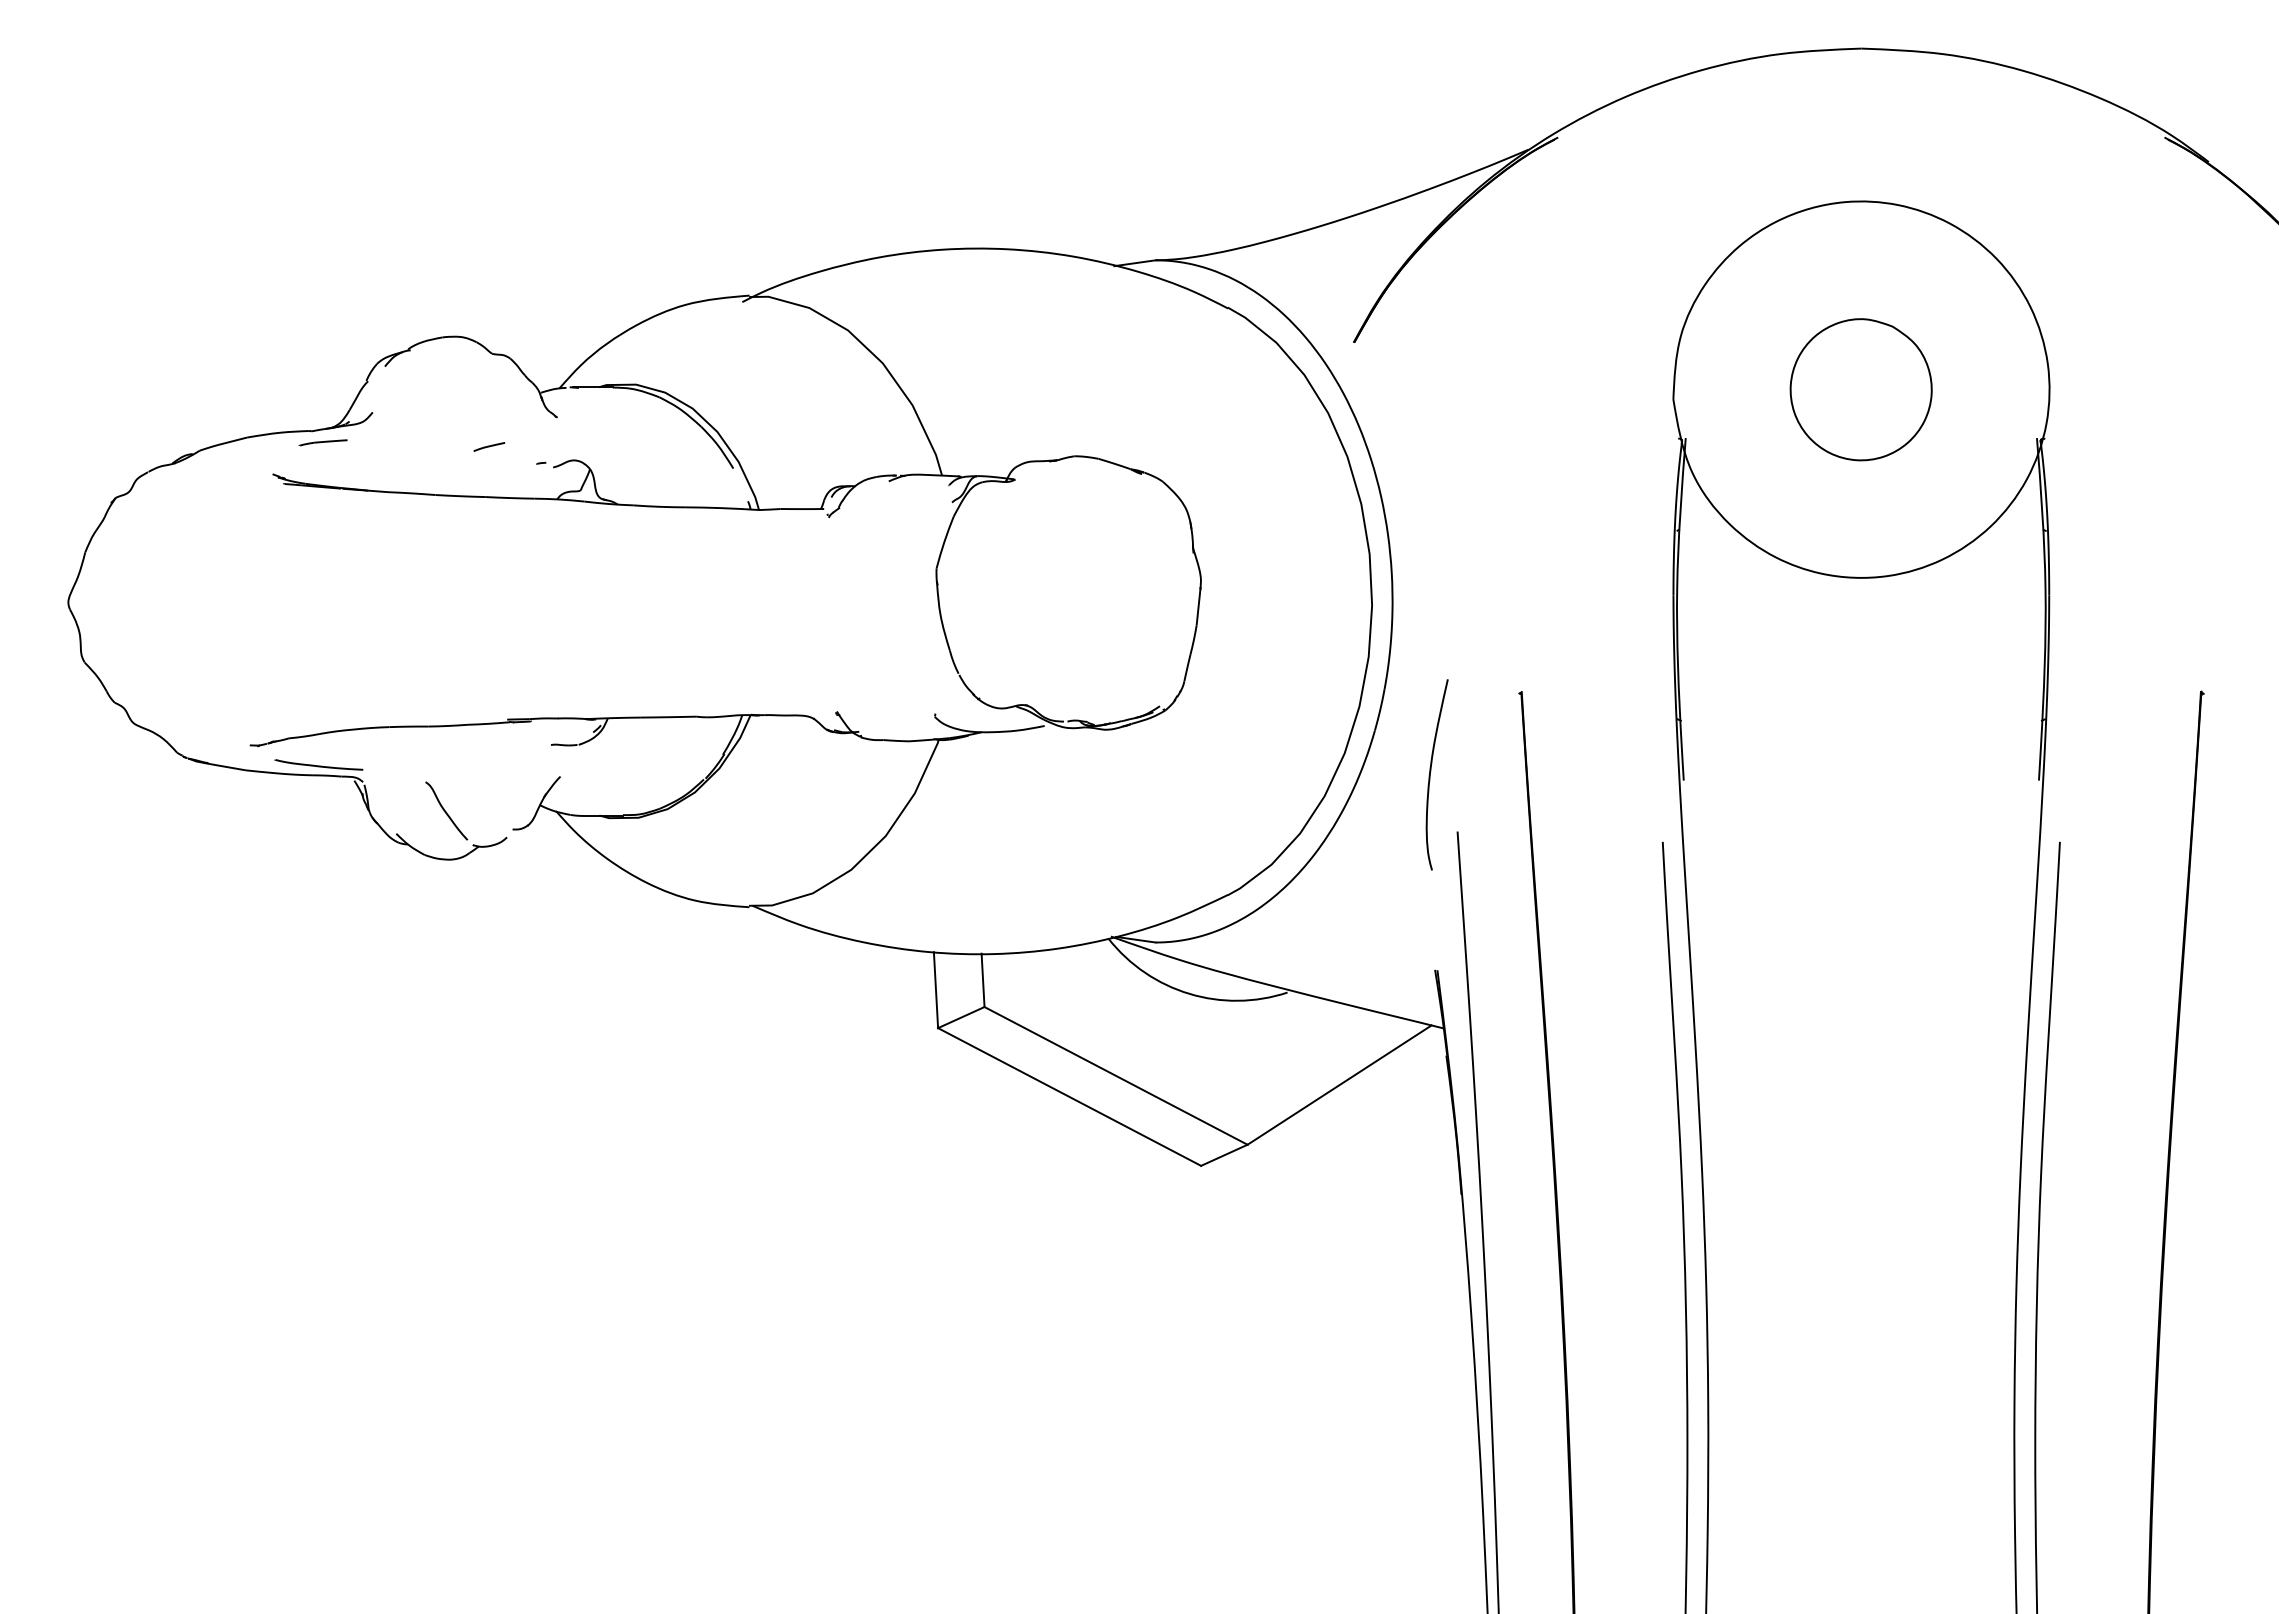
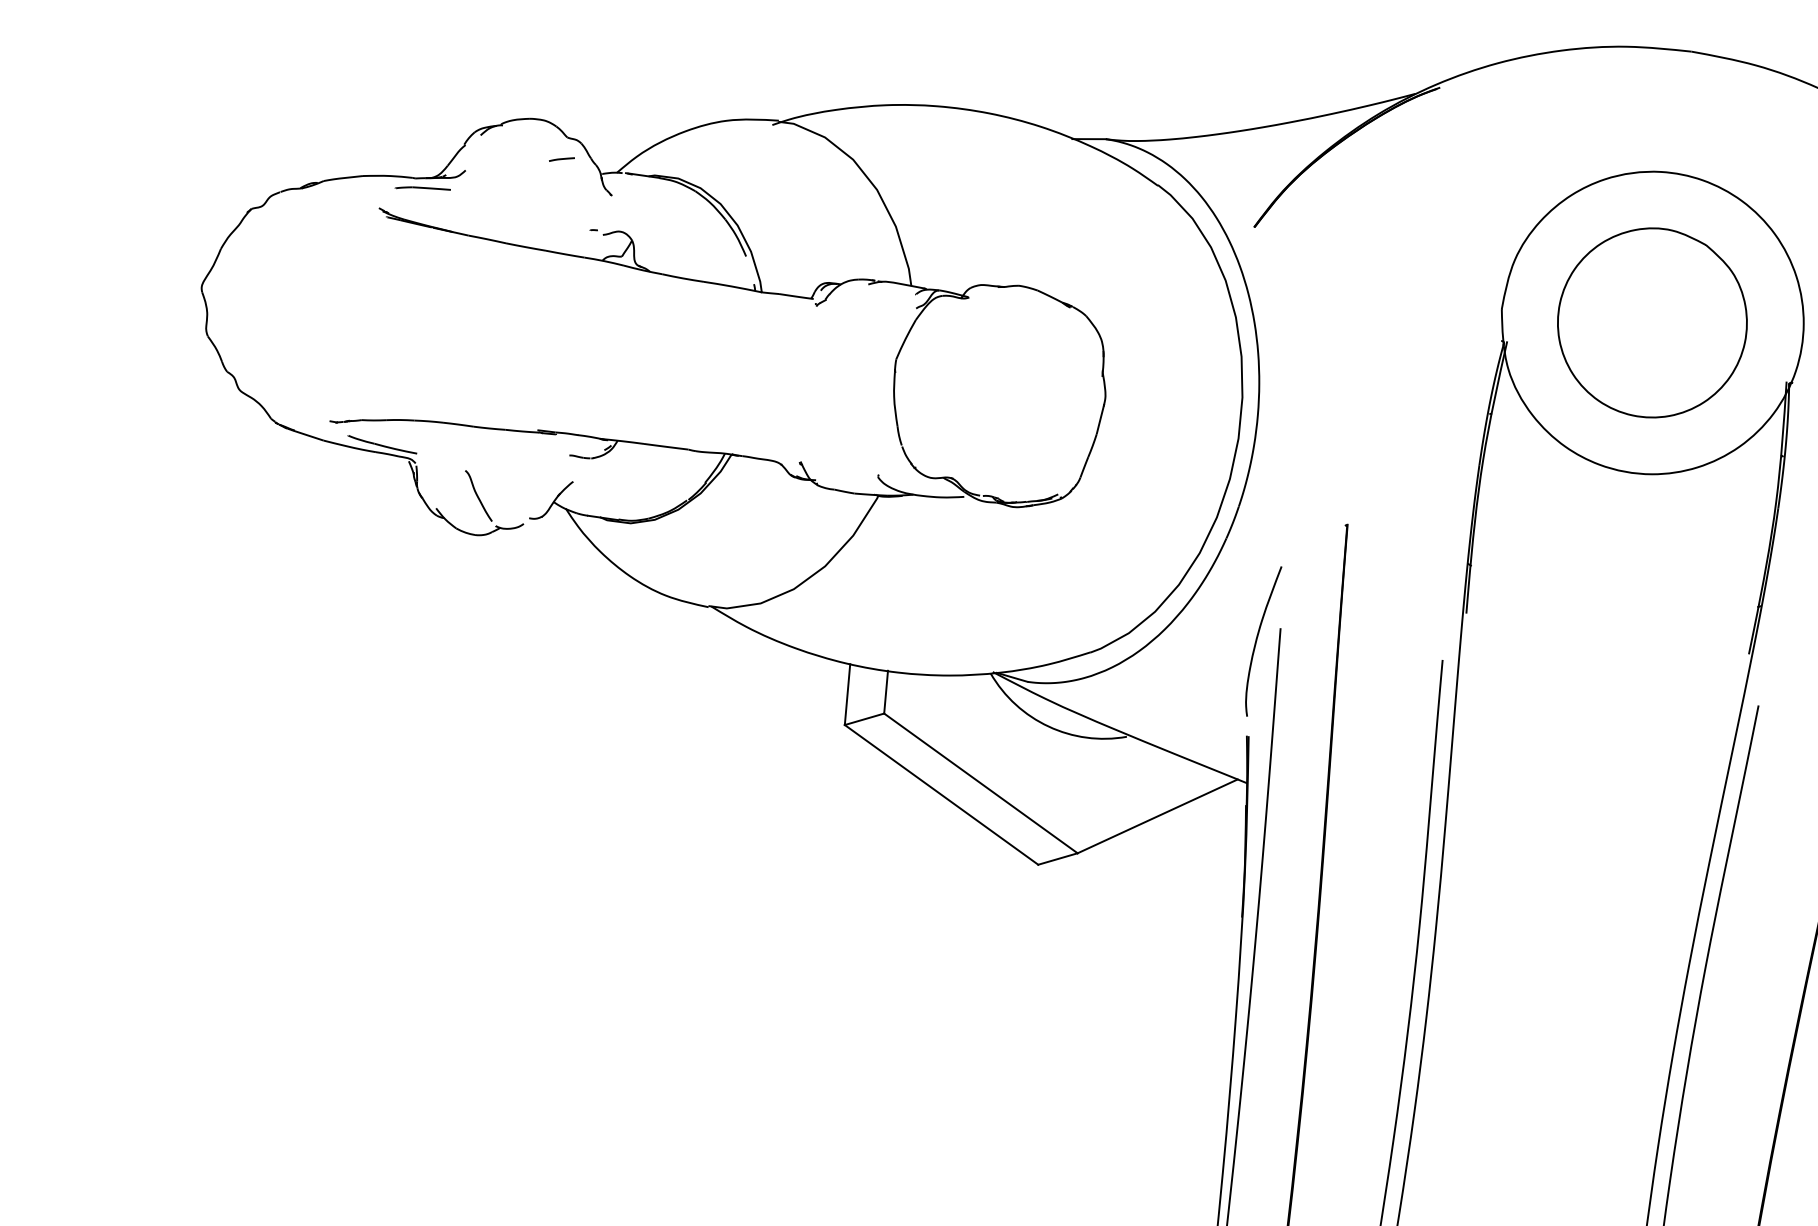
part: (1860, 389) -> (1651, 322), size x1.67
part: (322, 442) -> (422, 188), size x1.43
line: (489, 446) -> (562, 159), moved
curve: (1431, 771) -> (1258, 637), moved

